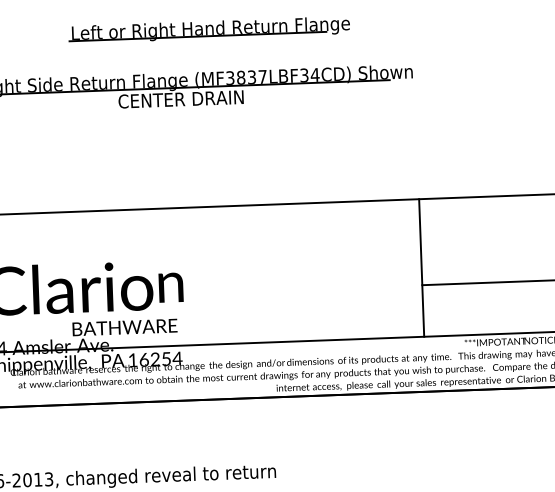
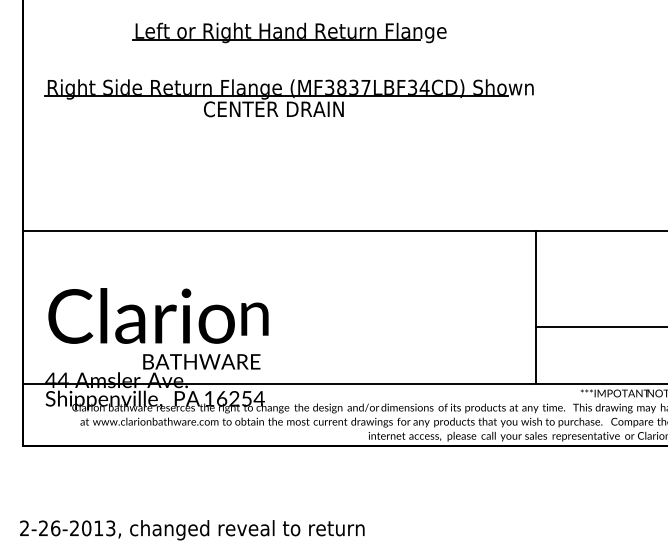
part: (209, 29) -> (289, 32), moved

